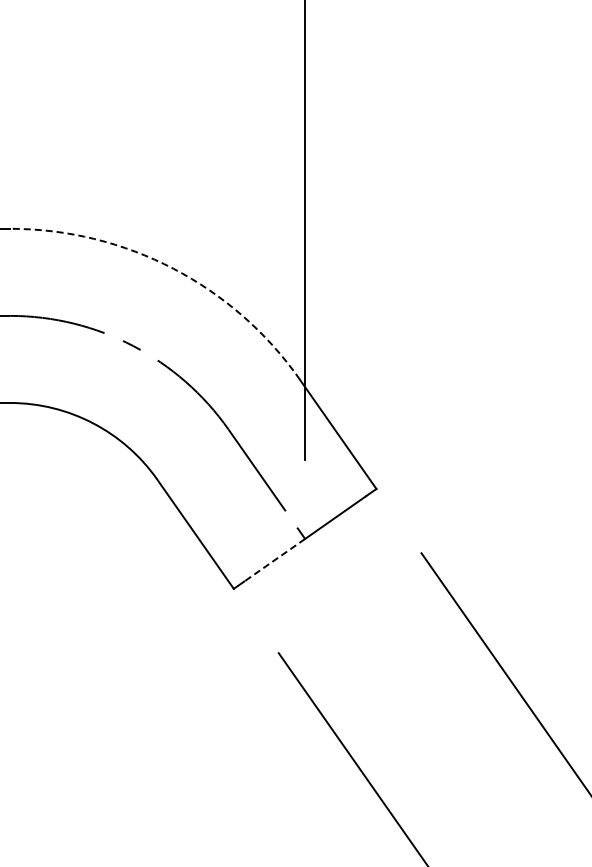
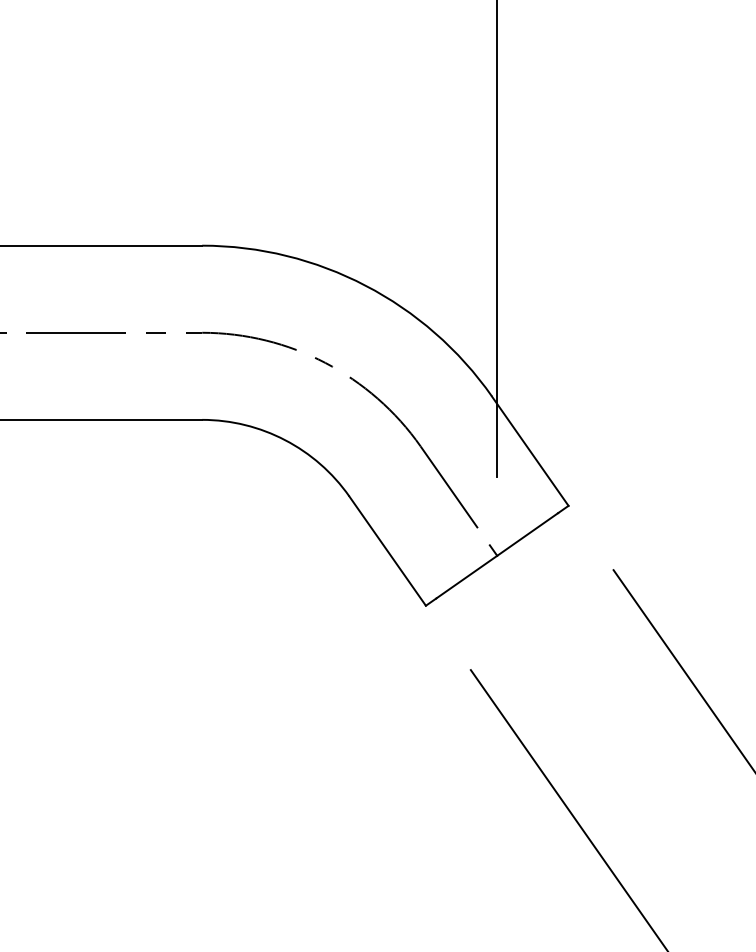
arc: (173, 268) -> (365, 285), dashed -> solid
line: (274, 560) -> (466, 577), dashed -> solid

